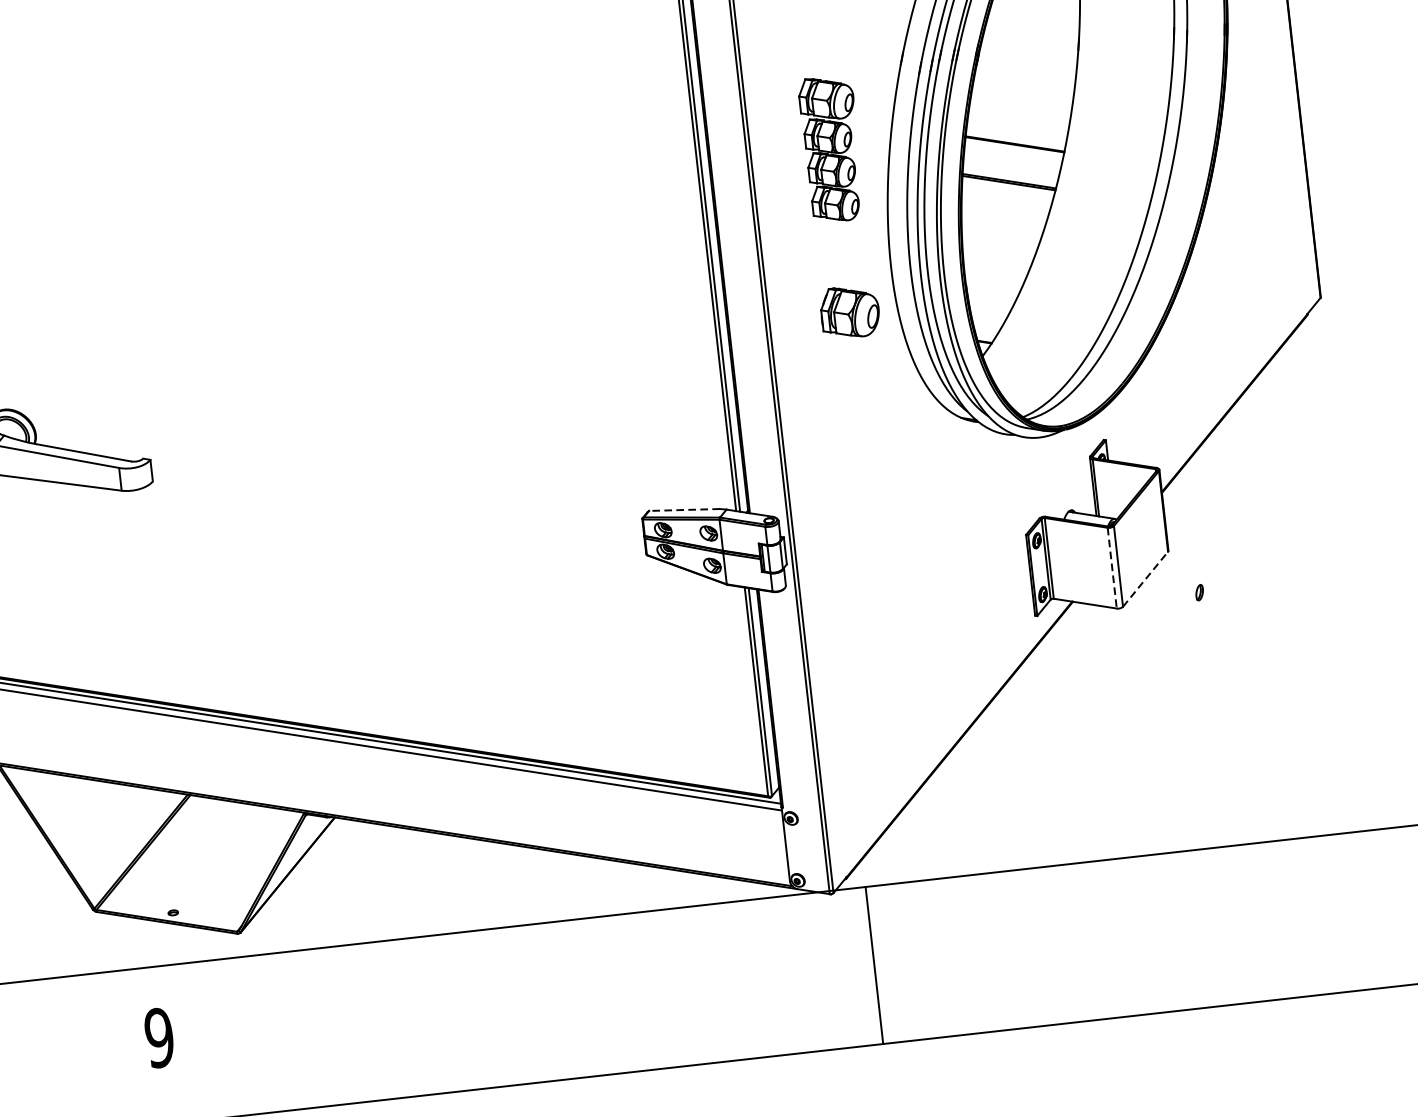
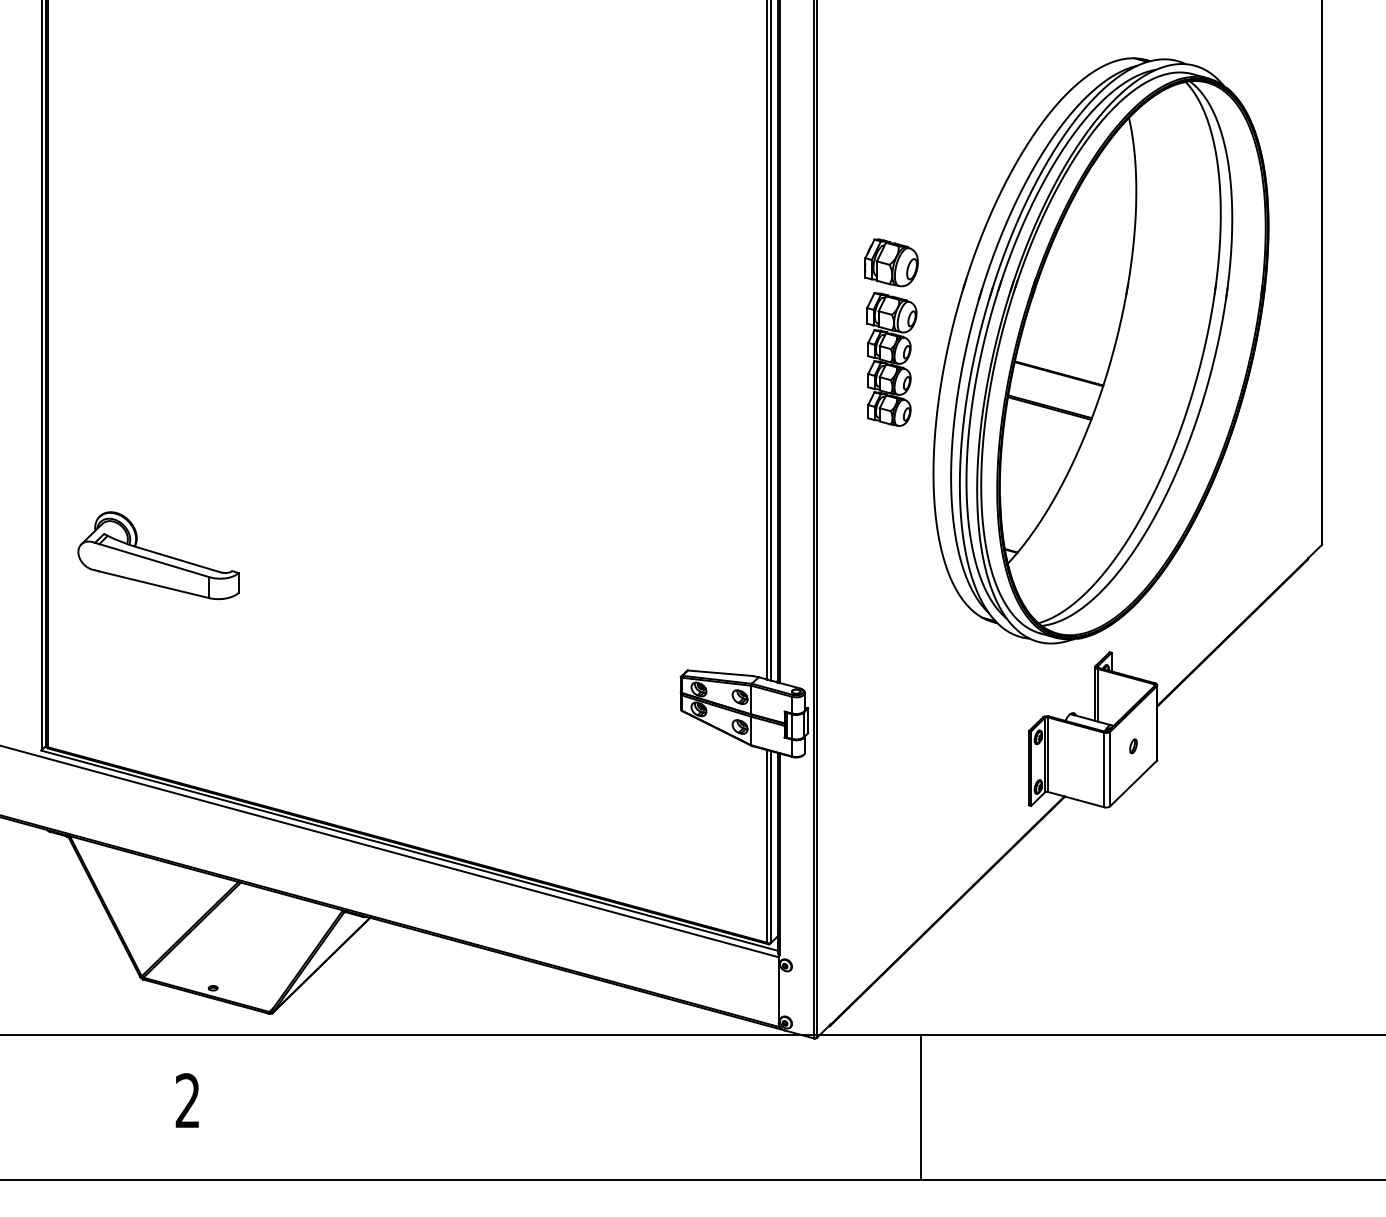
part: (850, 311) -> (891, 262), moved
line: (684, 510) -> (720, 673), dashed -> solid
line: (1112, 568) -> (1104, 770), dashed -> solid
line: (1145, 579) -> (1133, 783), dashed -> solid
part: (1199, 592) -> (1133, 746), moved
line: (873, 965) -> (920, 1107), moved
text: (159, 1037) -> (187, 1100), 9 -> 2

